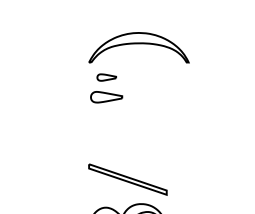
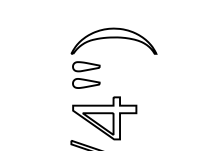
part: (106, 77) -> (86, 66), size x1.67
part: (128, 137) -> (105, 117), added

